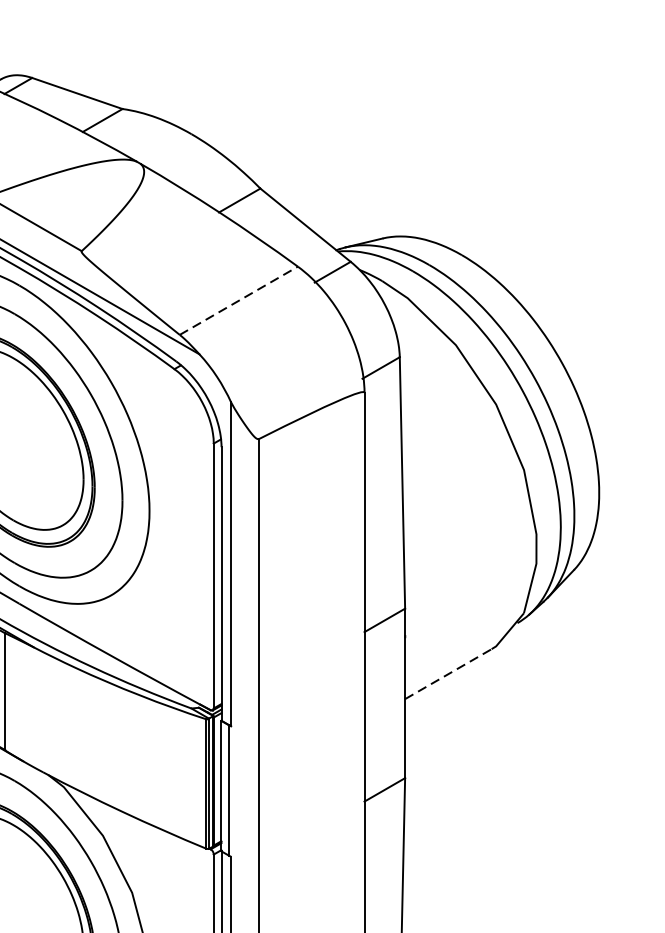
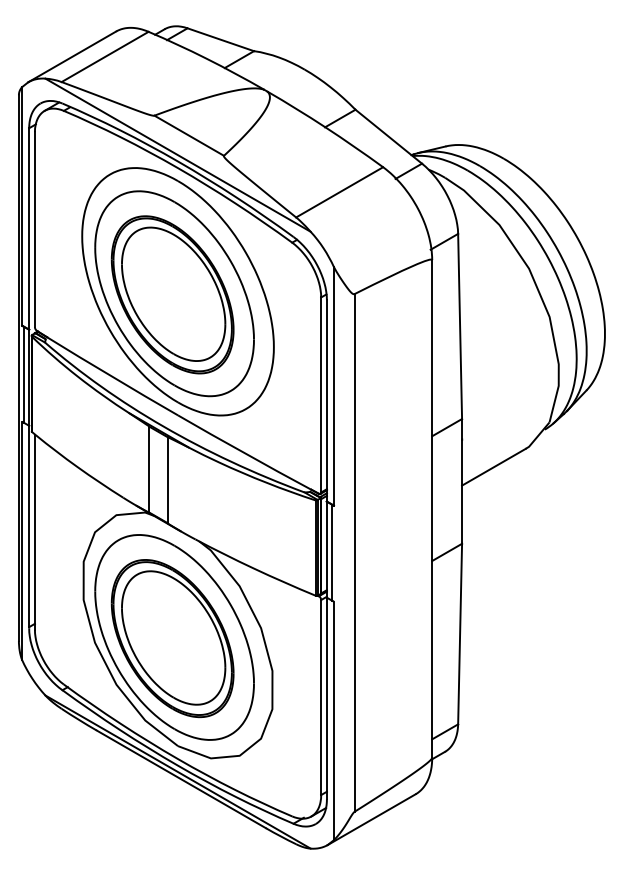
line: (239, 300) -> (340, 192), dashed -> solid
line: (447, 674) -> (493, 467), dashed -> solid

